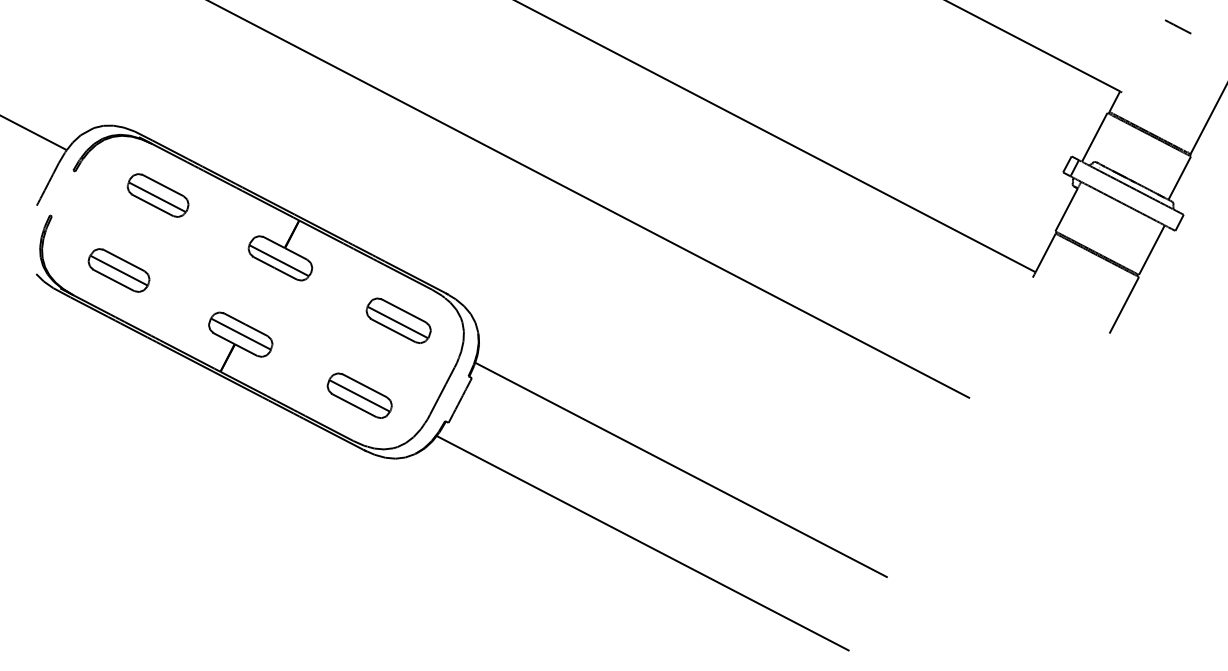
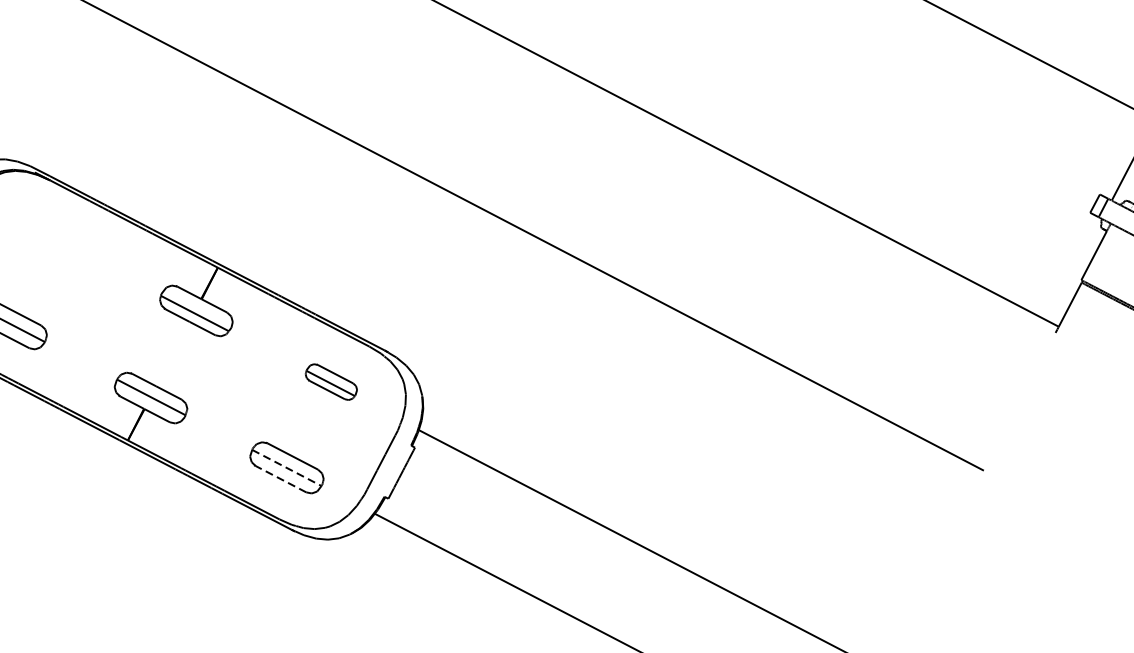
part: (157, 195) -> (55, 239), removed
part: (398, 320) -> (331, 381), size x0.7
line: (360, 396) -> (287, 468), solid -> dashed
line: (354, 405) -> (280, 478), solid -> dashed

